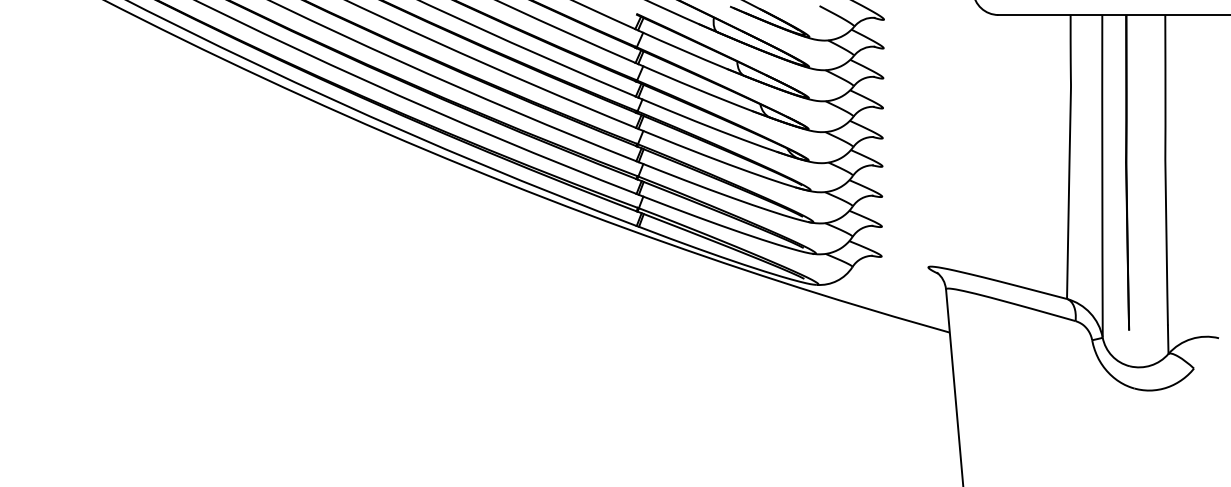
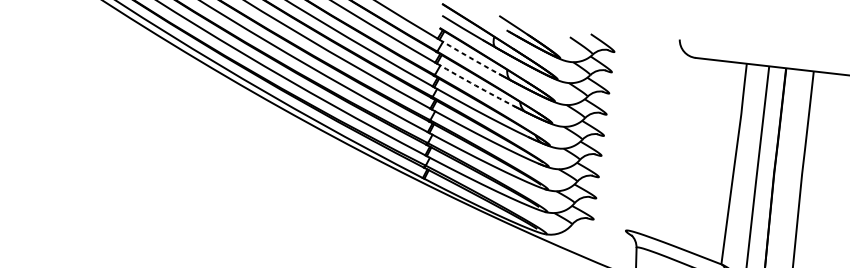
arc: (682, 50) -> (469, 57), solid -> dashed
arc: (695, 88) -> (475, 85), solid -> dashed

